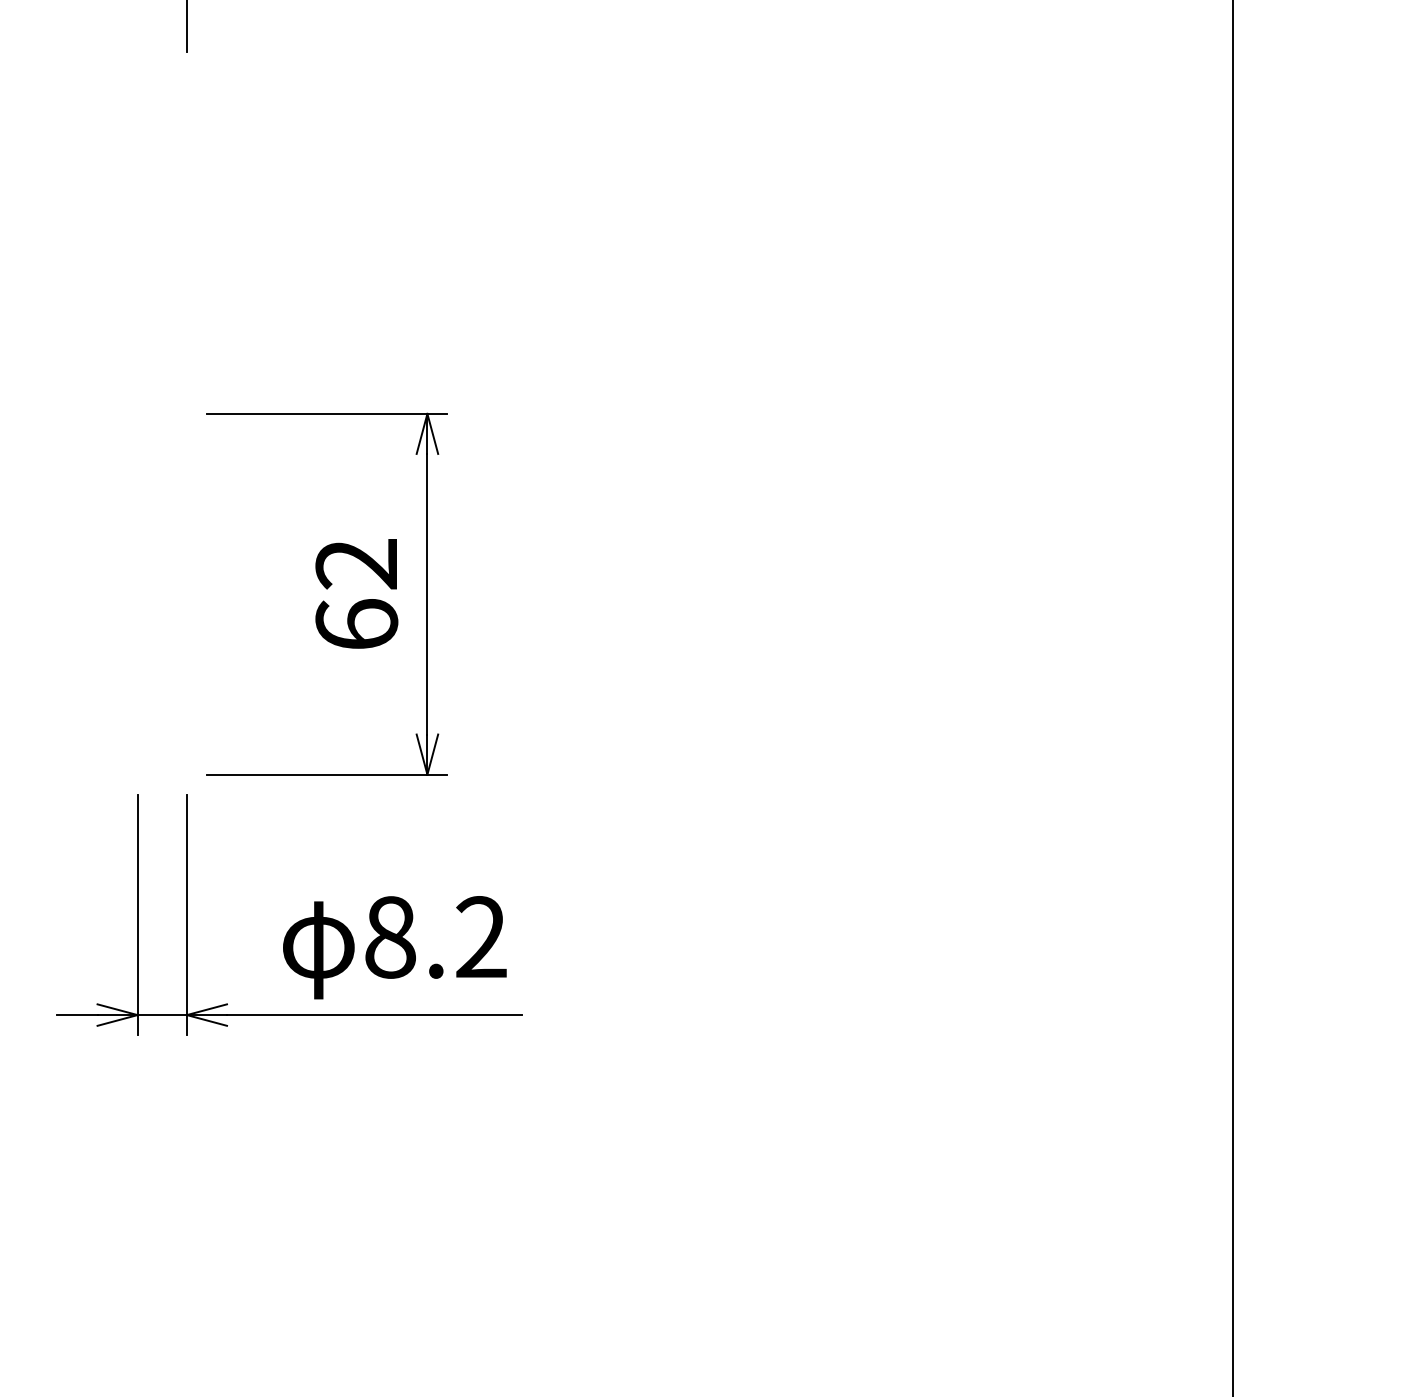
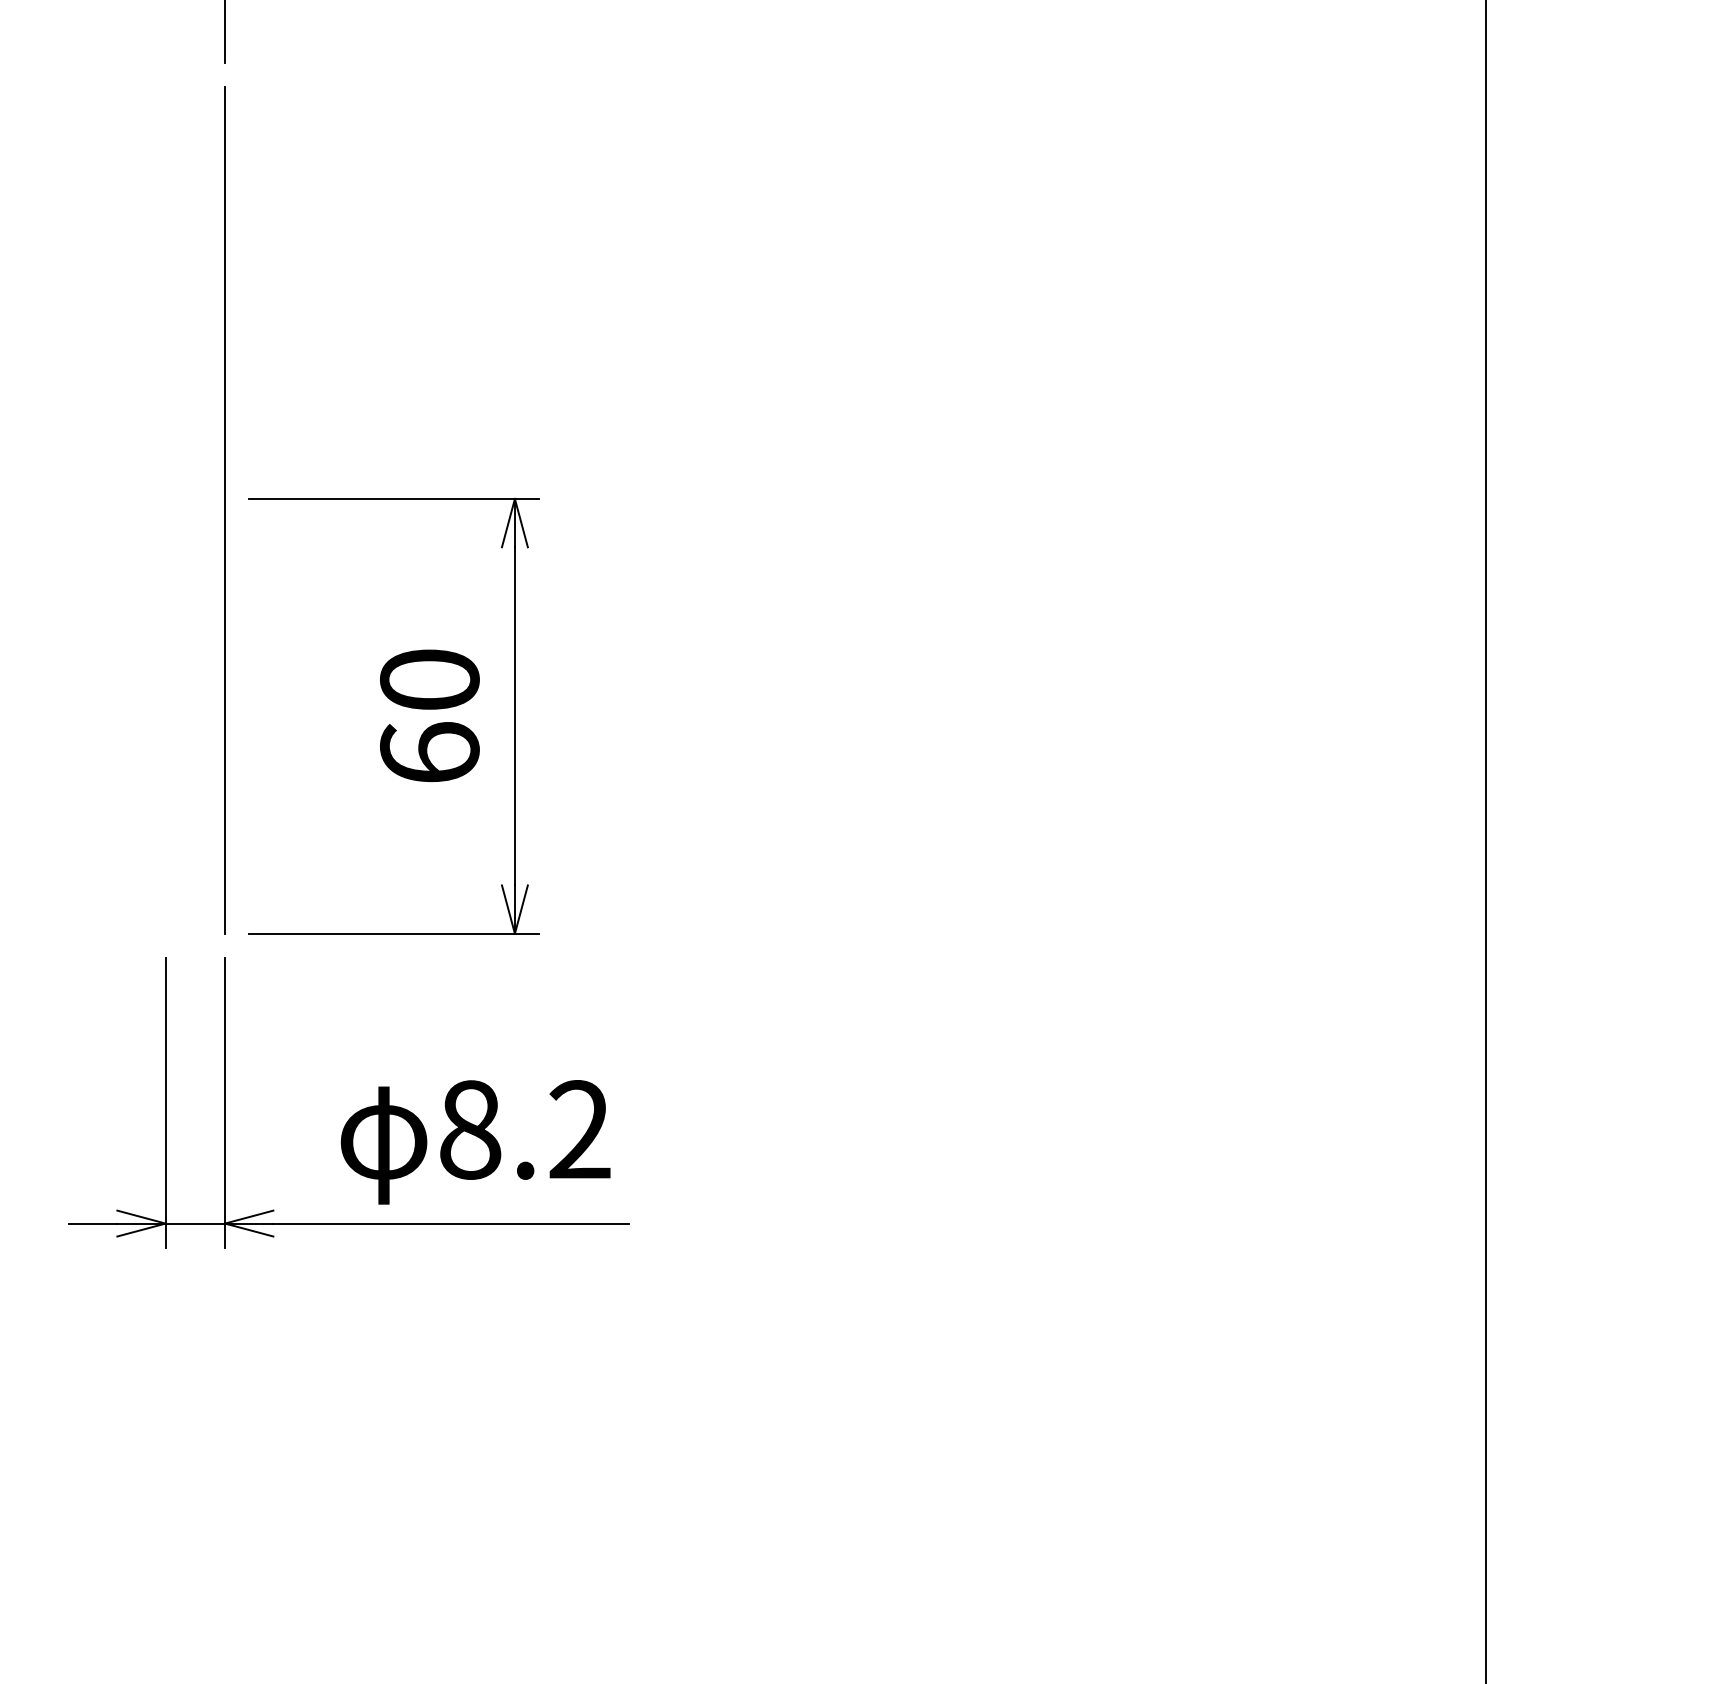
line: (187, 423) -> (225, 510), added
text: (356, 563) -> (429, 679), 62 -> 60

